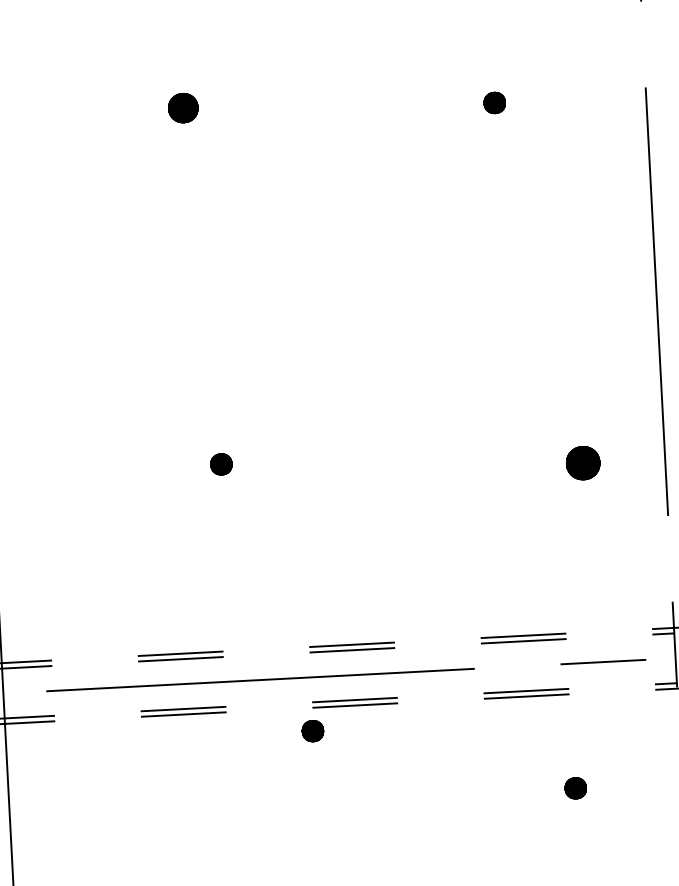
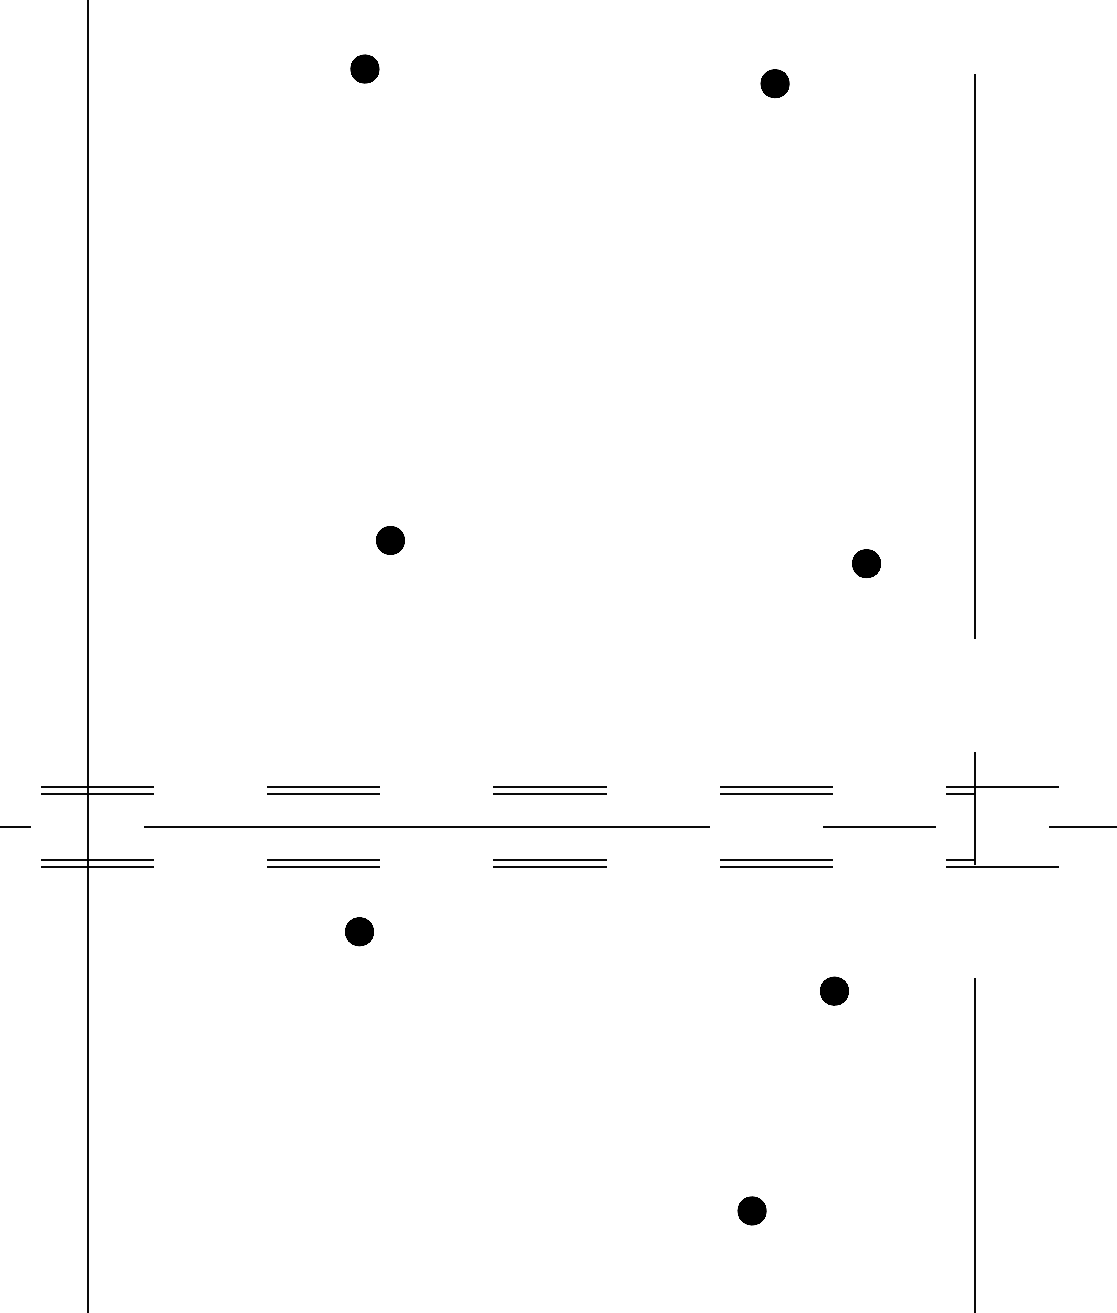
part: (182, 107) -> (364, 68), size x0.71
part: (583, 462) -> (866, 563), size x0.62
part: (312, 730) -> (359, 931), moved

